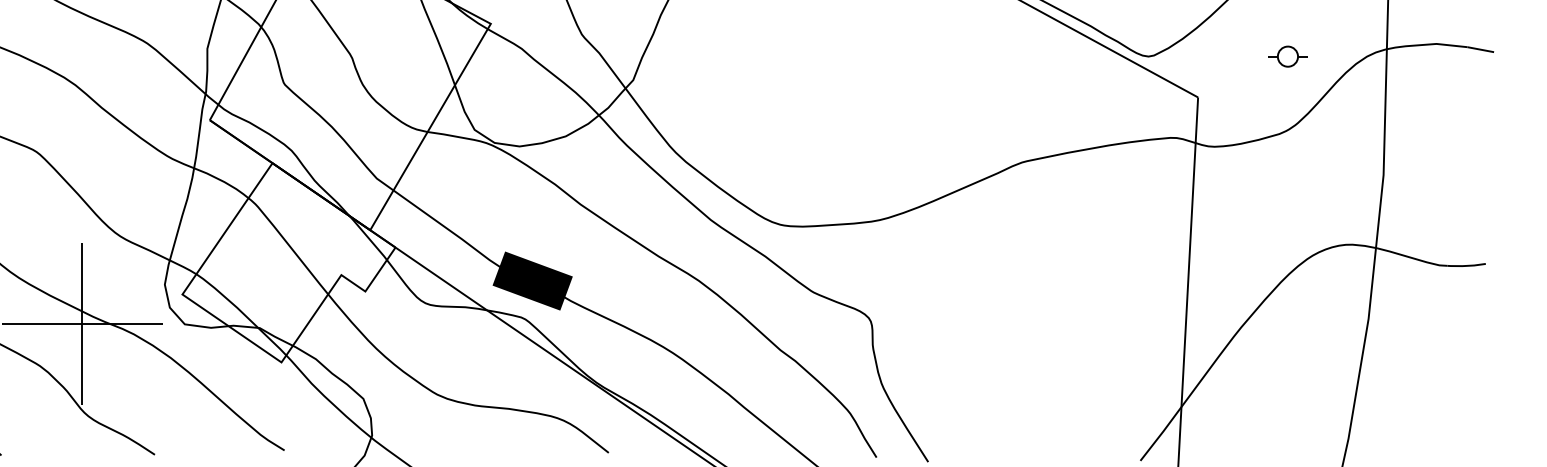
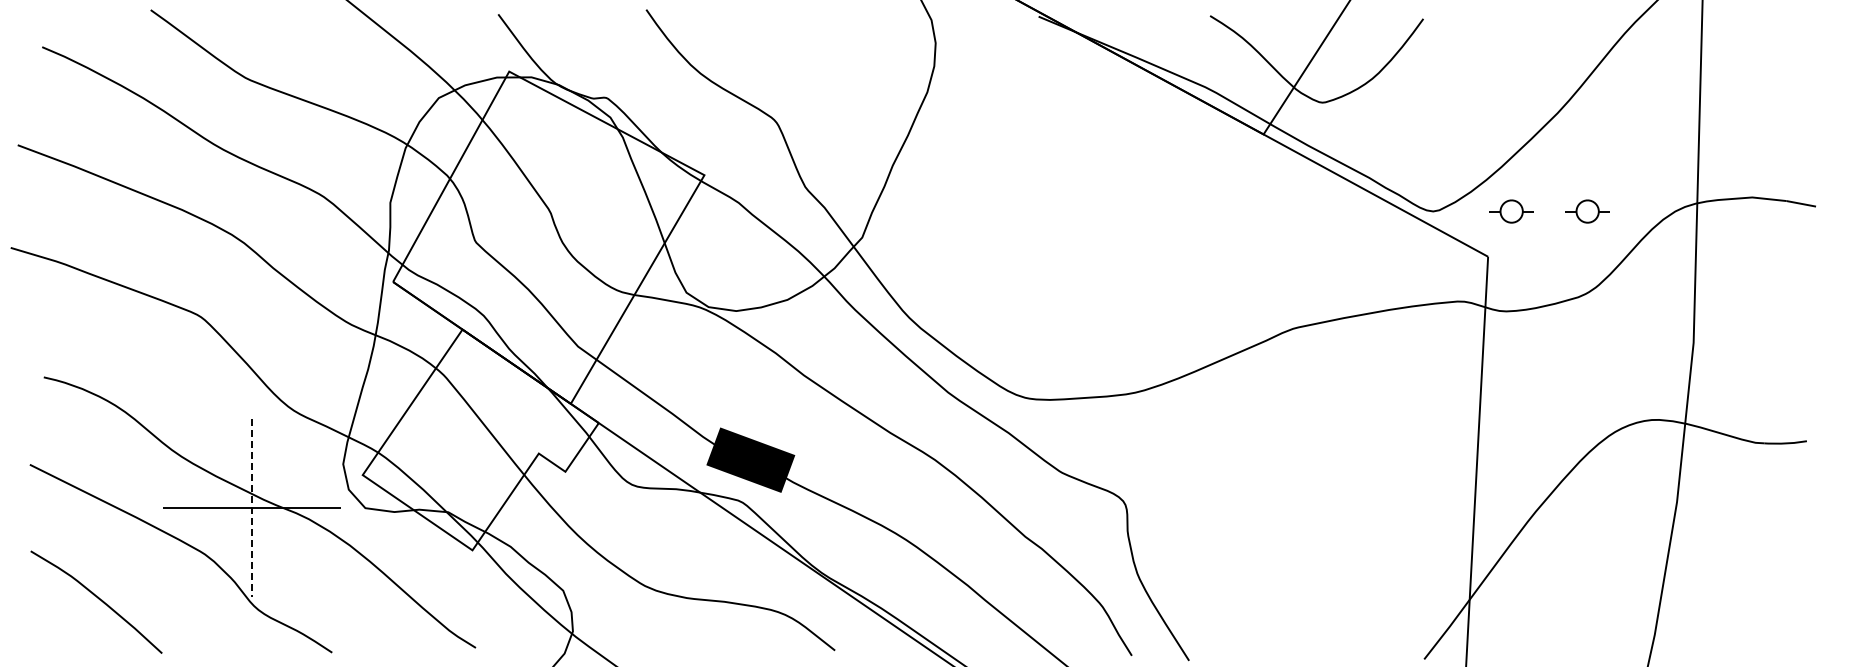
part: (1219, 56) -> (1511, 211), added
line: (82, 324) -> (251, 508), solid -> dashed

